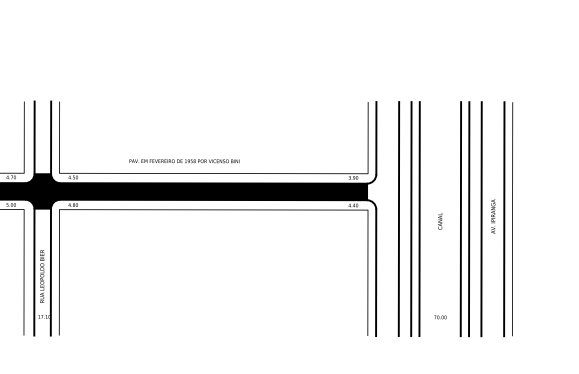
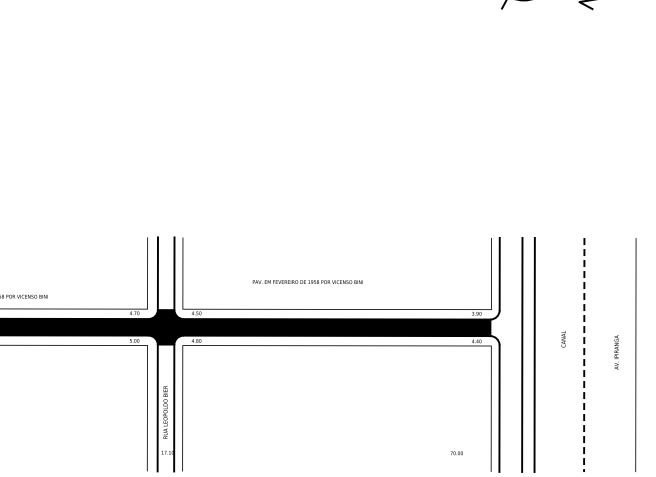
text: (184, 160) -> (307, 281), moved
line: (419, 219) -> (542, 355), removed
line: (461, 219) -> (584, 355), solid -> dashed
line: (469, 219) -> (592, 355), removed
line: (481, 219) -> (604, 355), removed
line: (504, 219) -> (627, 355), removed
text: (440, 221) -> (563, 339), moved
text: (440, 317) -> (456, 453), moved

